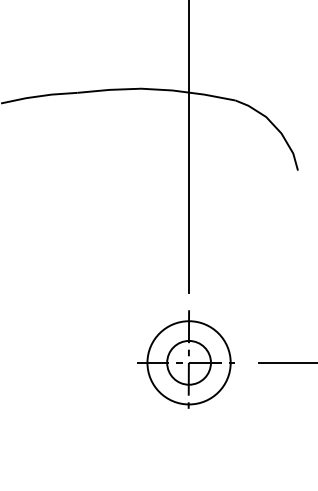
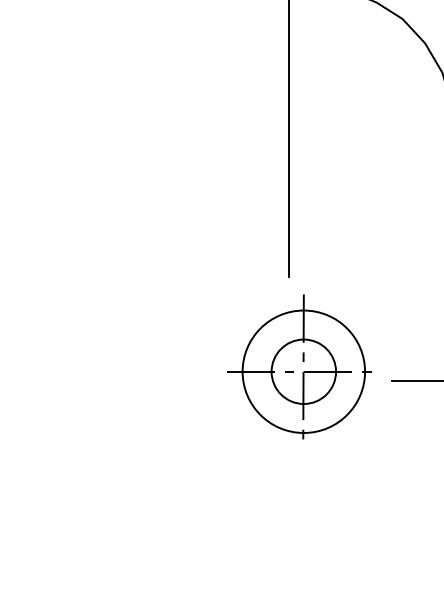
part: (185, 359) -> (298, 366), moved

